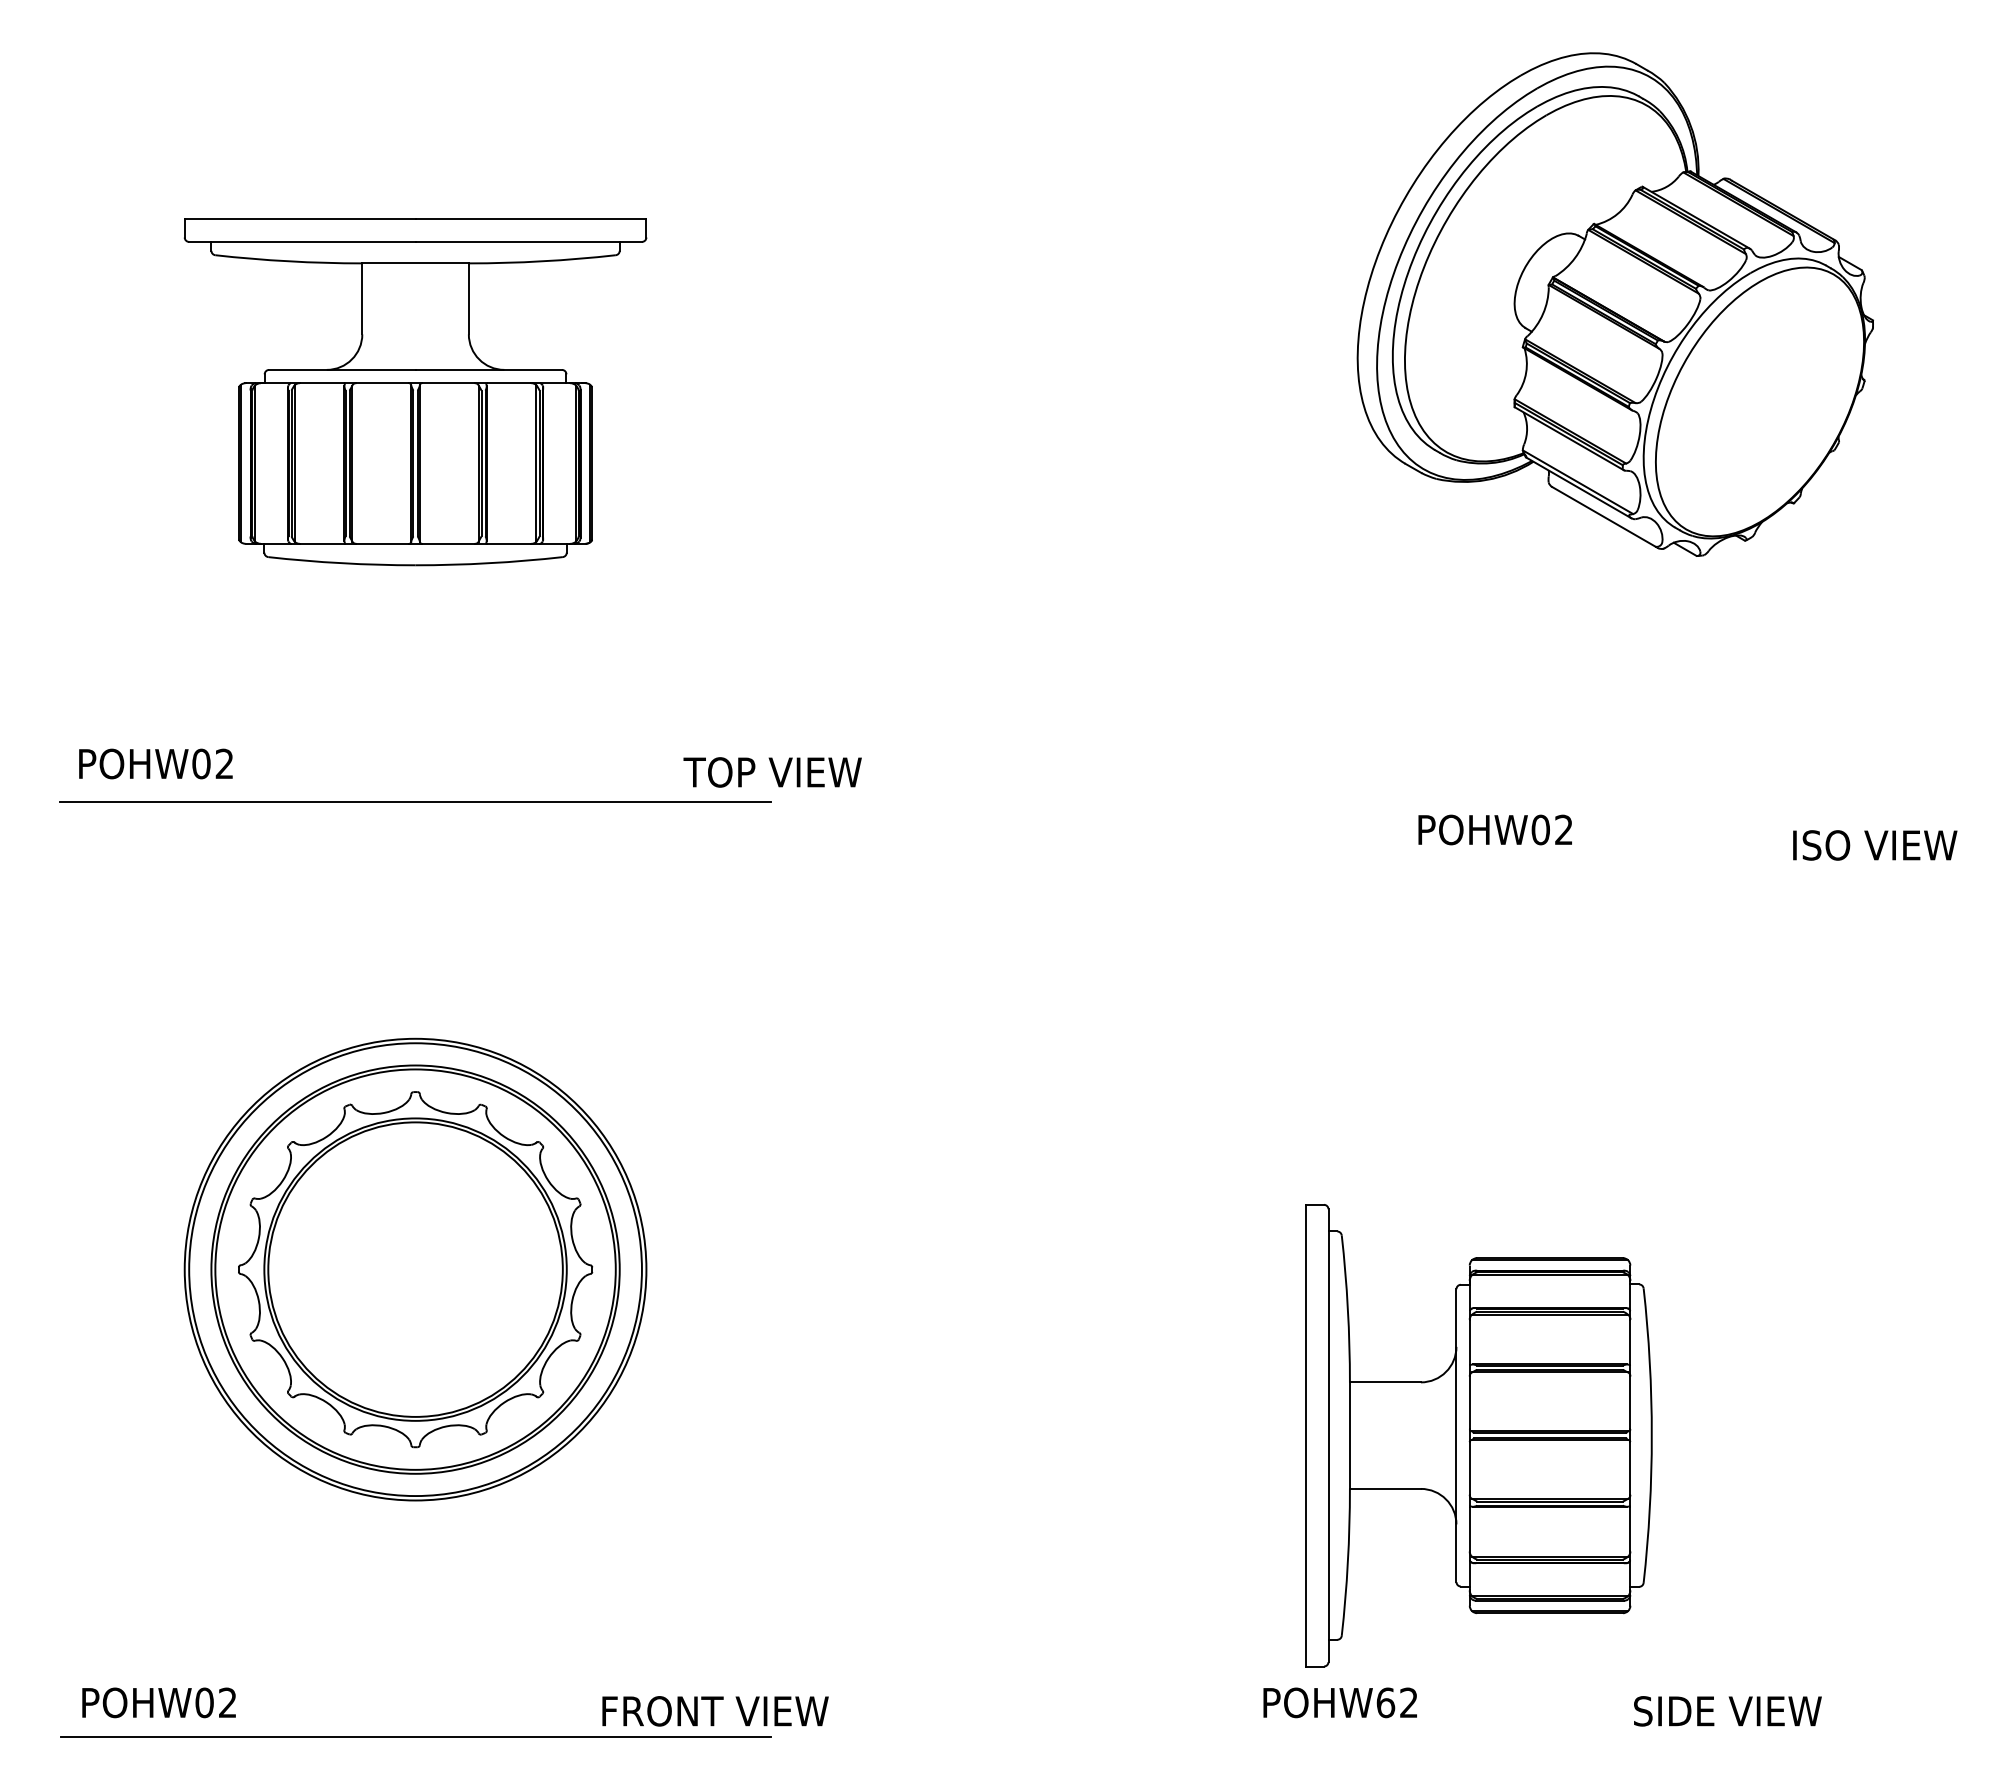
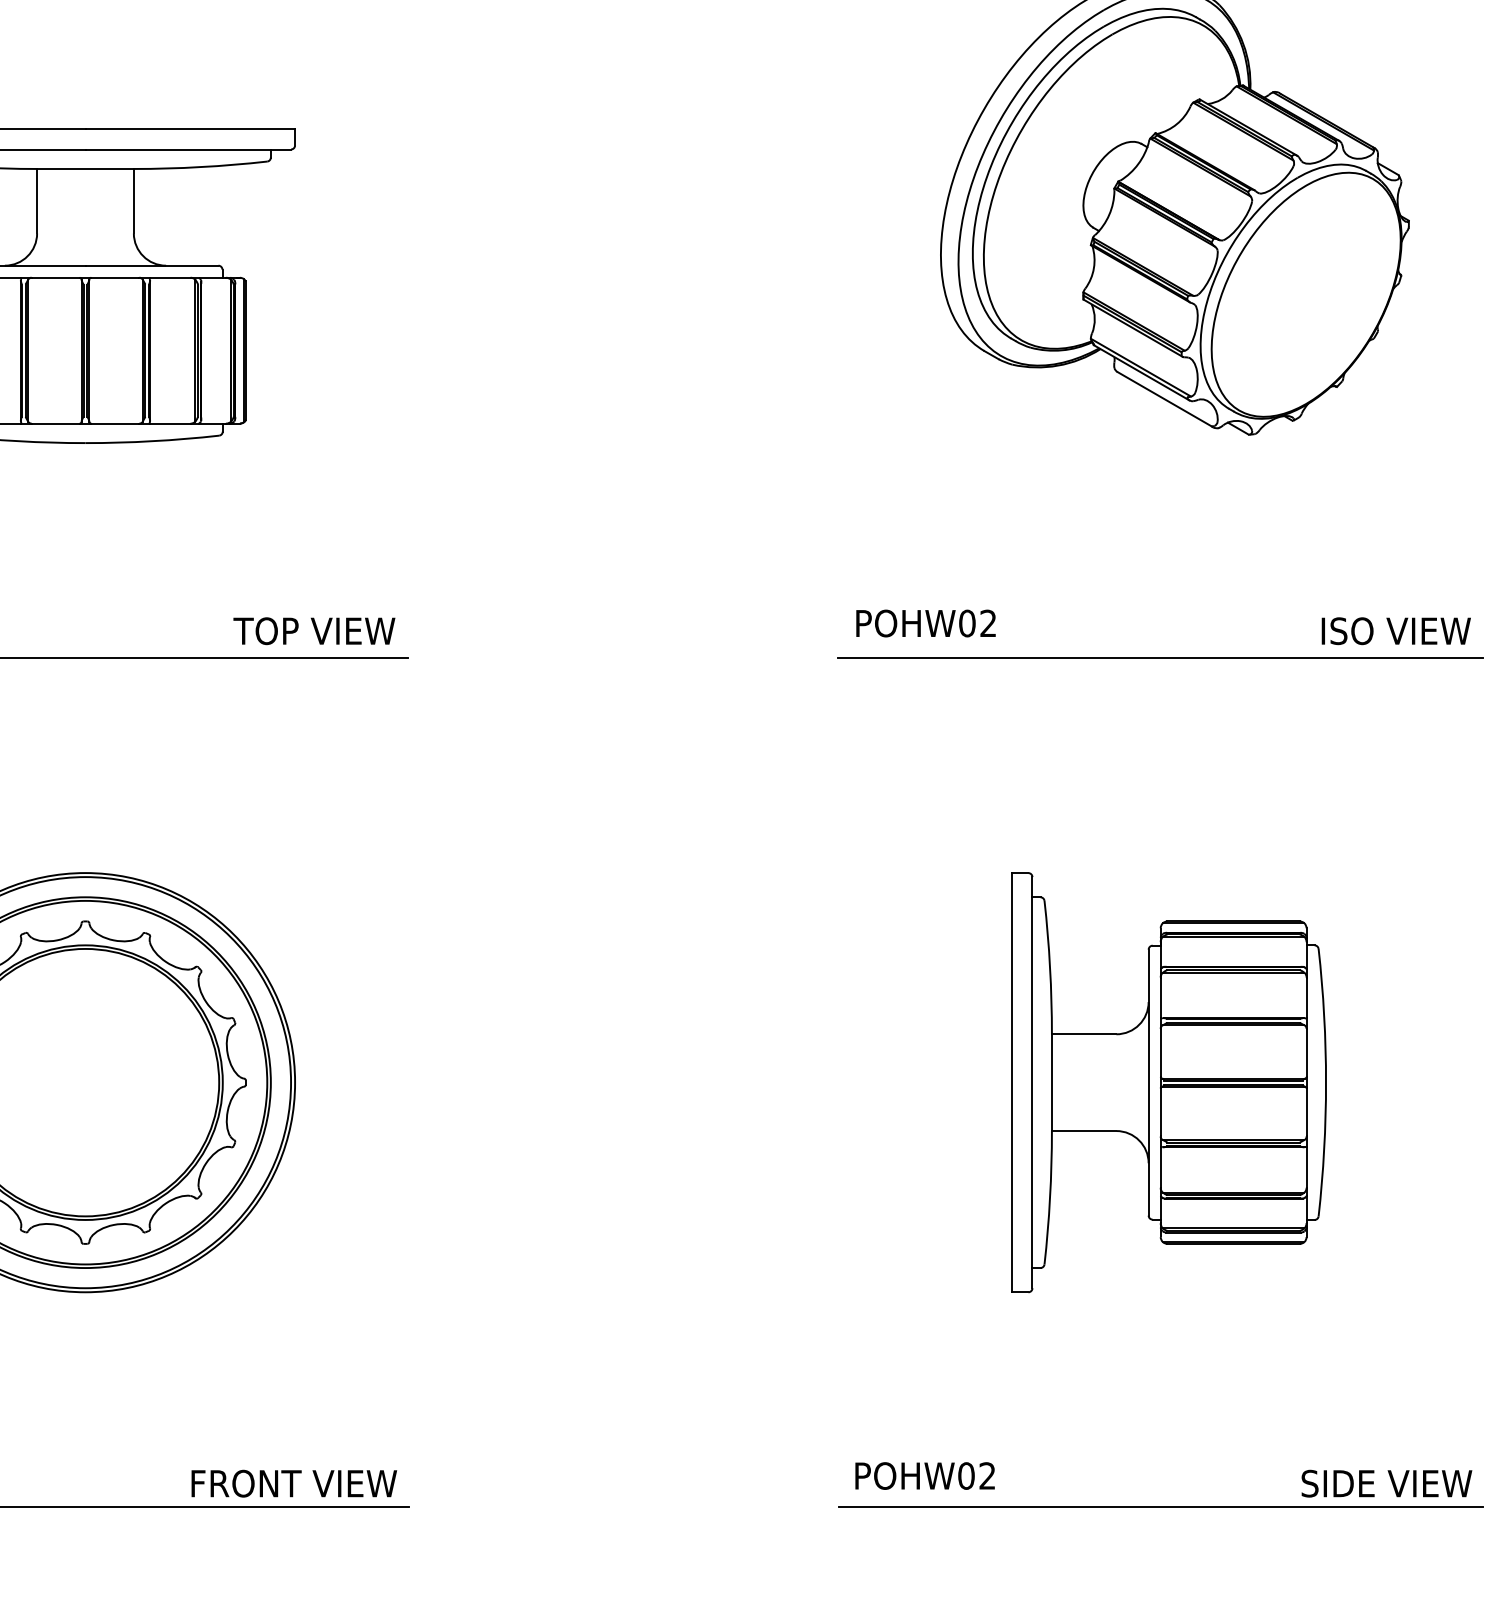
text: (772, 772) -> (314, 631), moved
line: (1599, 802) -> (1160, 658), added
text: (1494, 829) -> (925, 623), moved
text: (1875, 845) -> (1396, 631), moved
part: (1478, 1435) -> (1168, 1082), moved
text: (1385, 1702) -> (966, 1475), POHW62 -> POHW02
text: (715, 1711) -> (294, 1483), moved
text: (1727, 1711) -> (1386, 1483), moved
line: (1599, 1737) -> (1160, 1507), added

